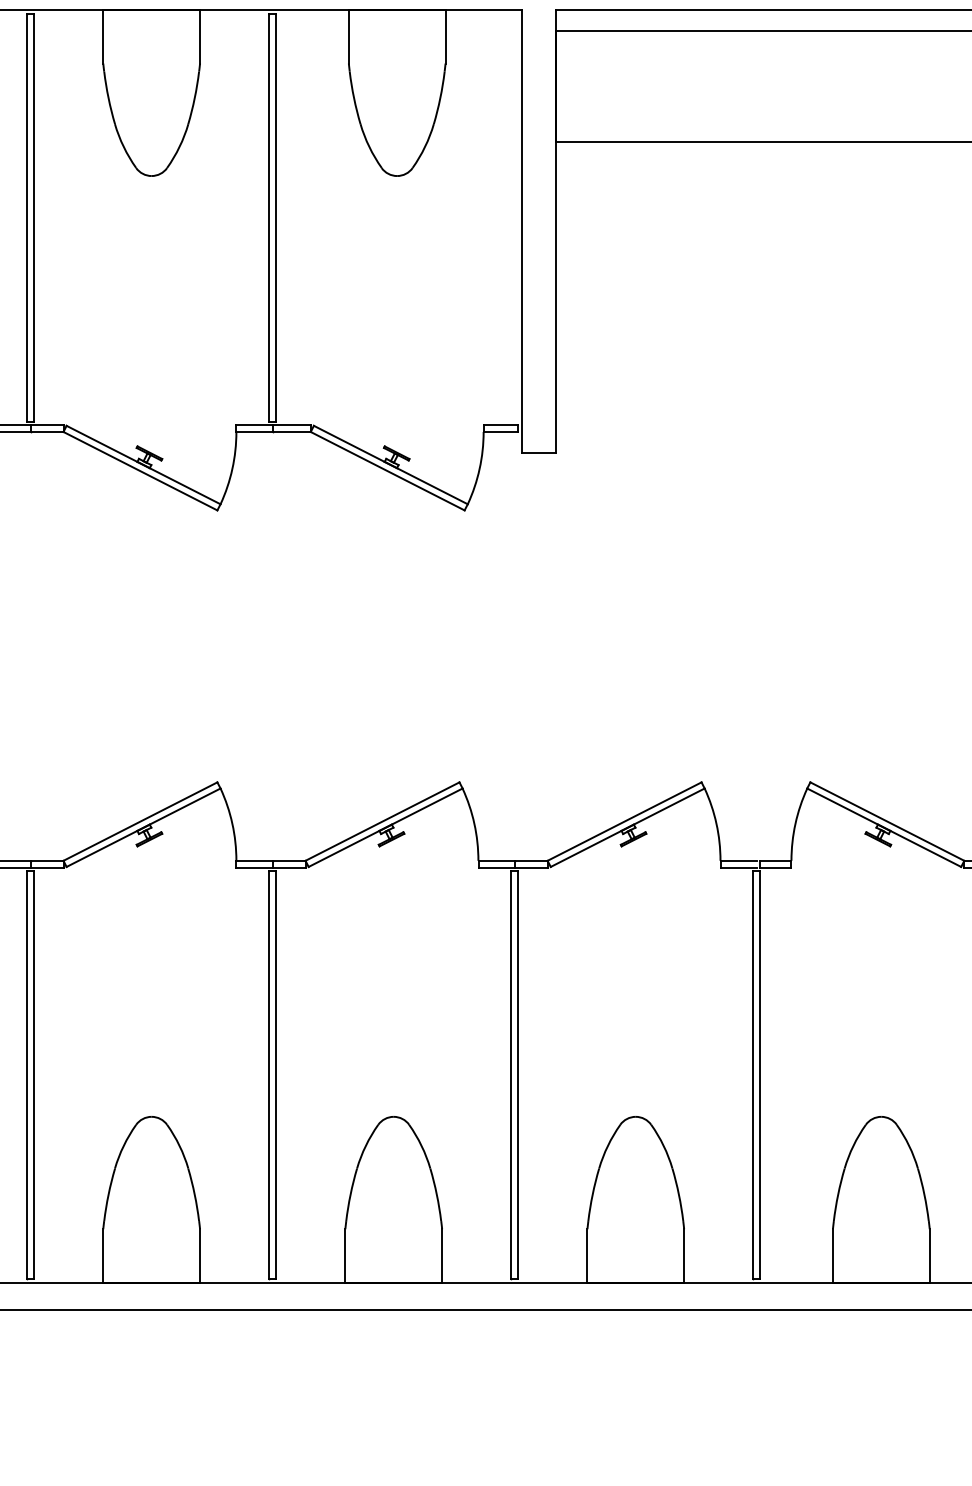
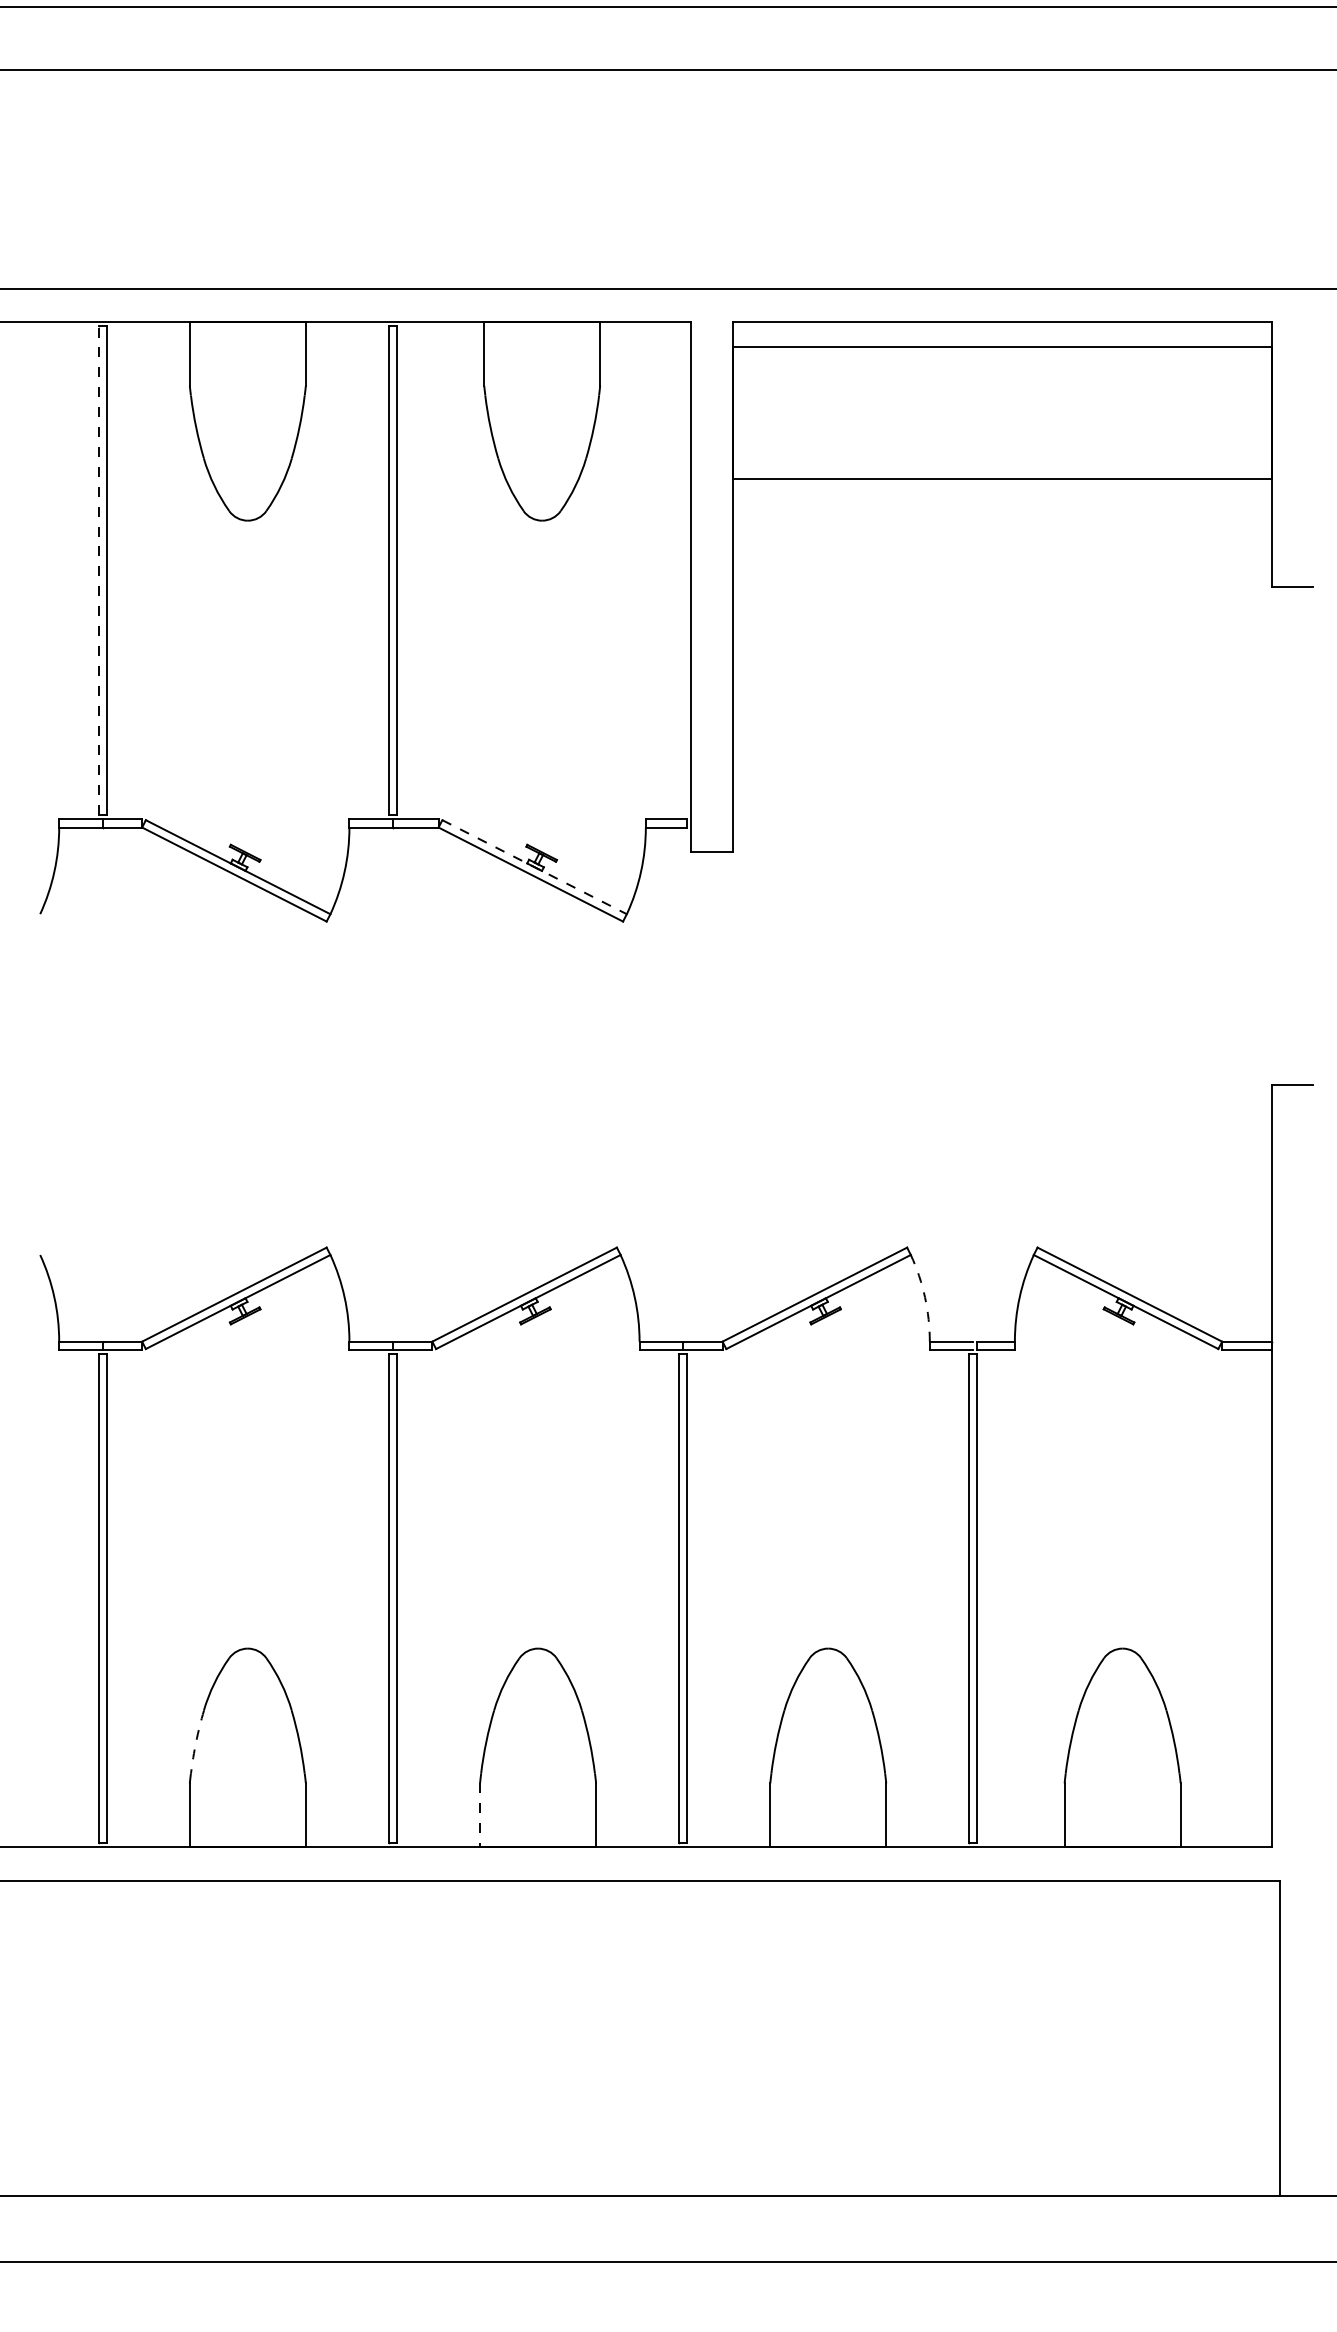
line: (27, 217) -> (98, 570), solid -> dashed
line: (390, 465) -> (534, 867), solid -> dashed
arc: (716, 823) -> (925, 1297), solid -> dashed
arc: (108, 1194) -> (196, 1741), solid -> dashed
line: (344, 1256) -> (479, 1815), solid -> dashed

